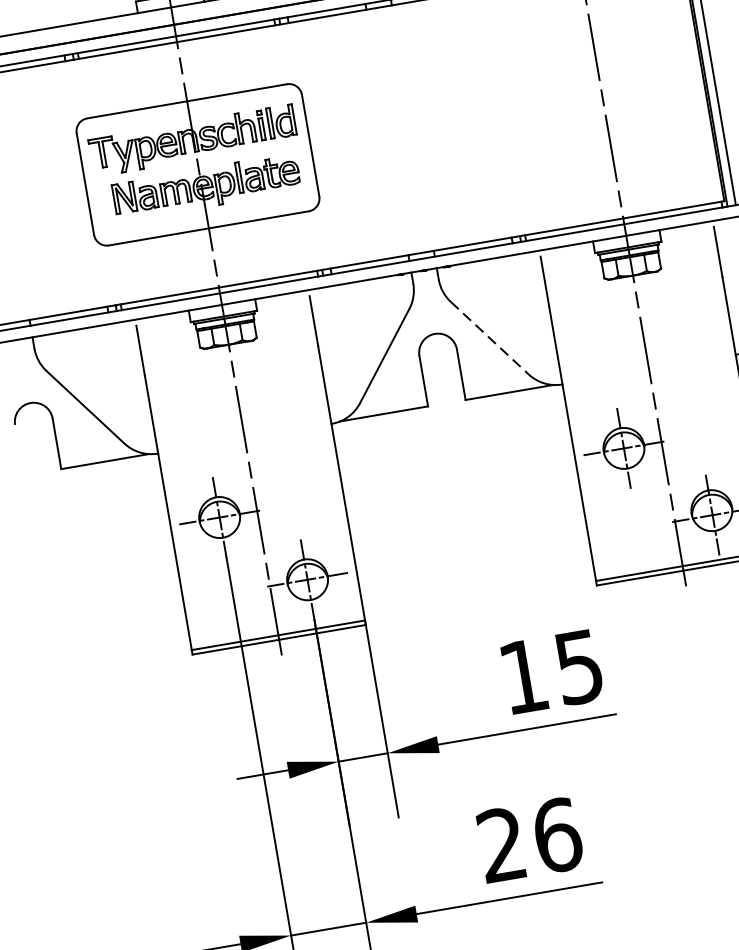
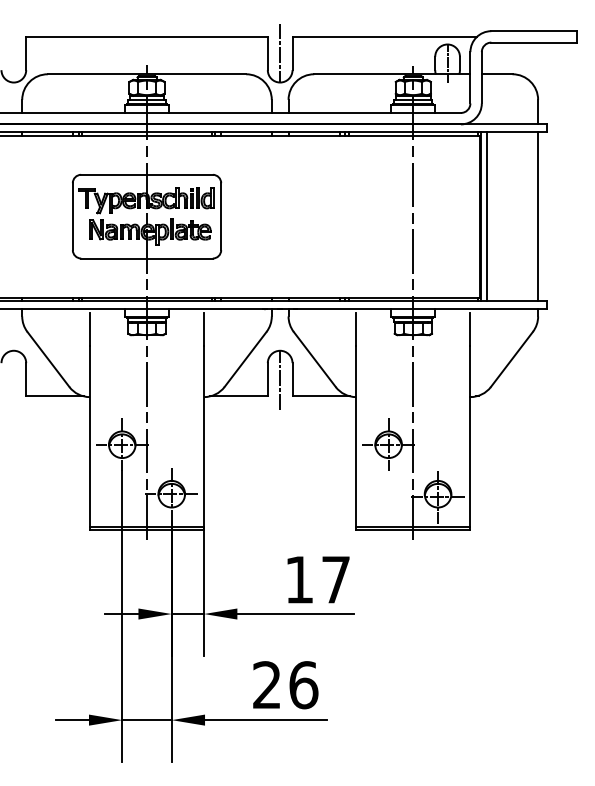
line: (489, 338) -> (314, 359), dashed -> solid
line: (442, 377) -> (280, 379), added
text: (578, 666) -> (335, 579), 15 -> 17

